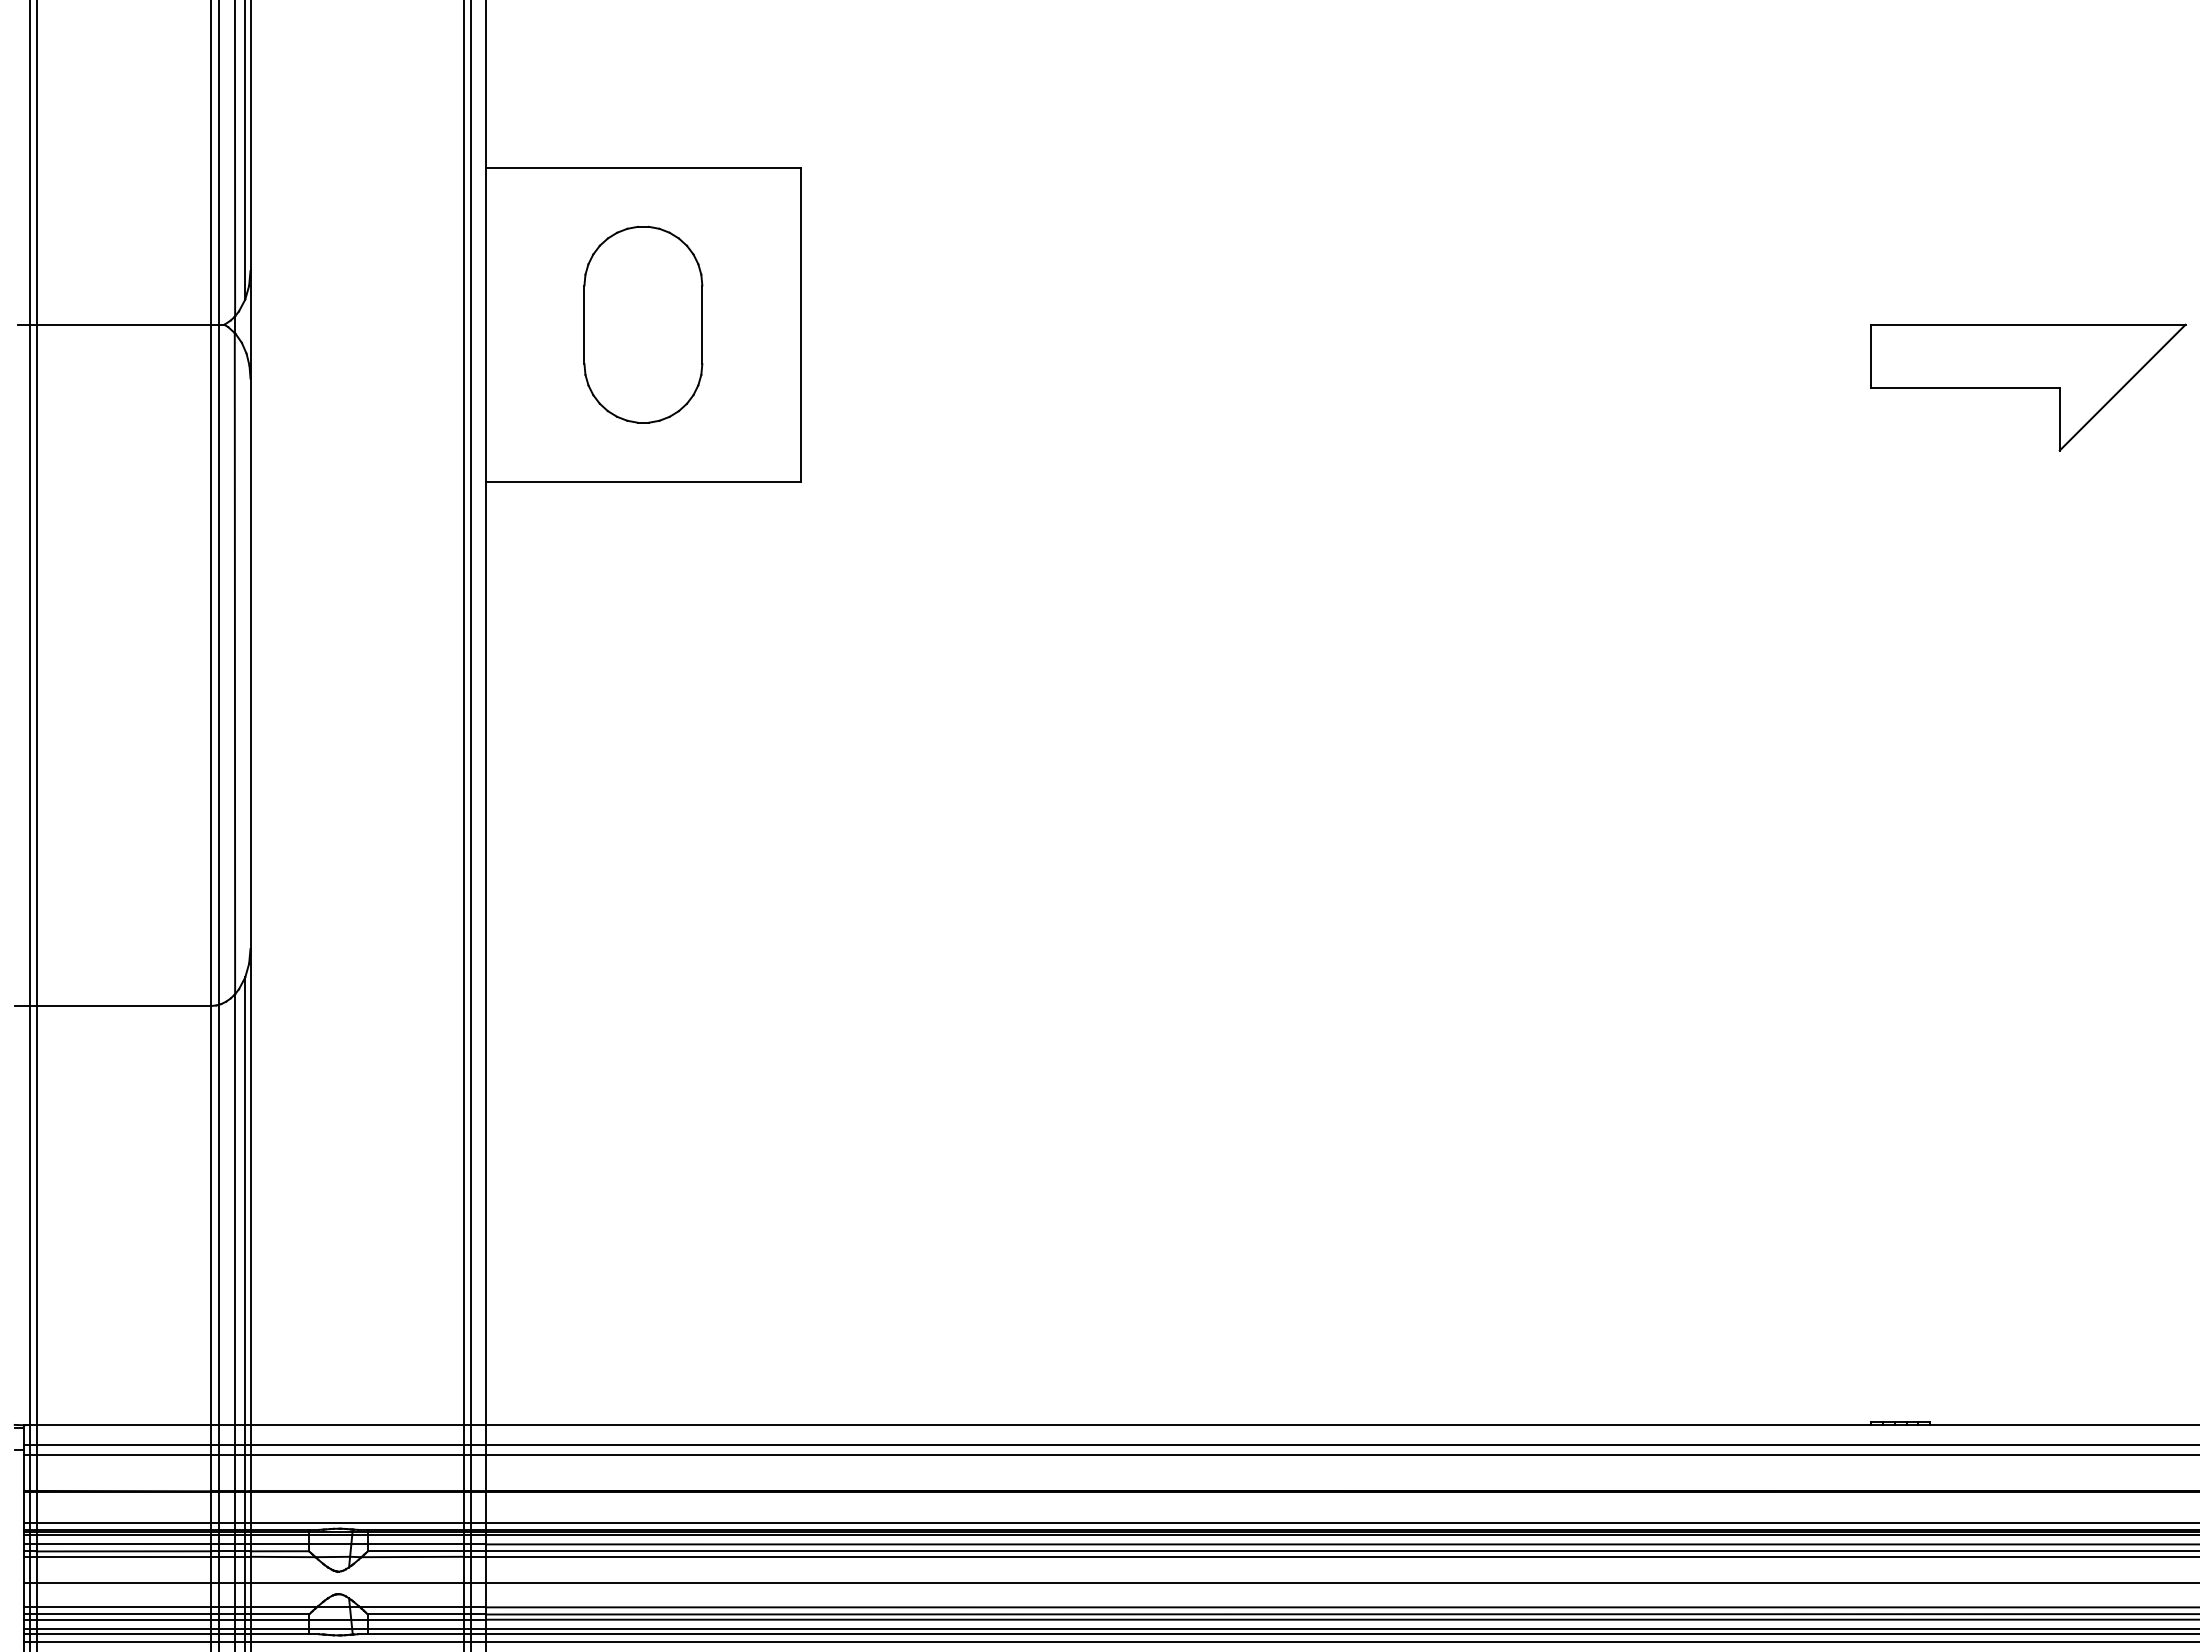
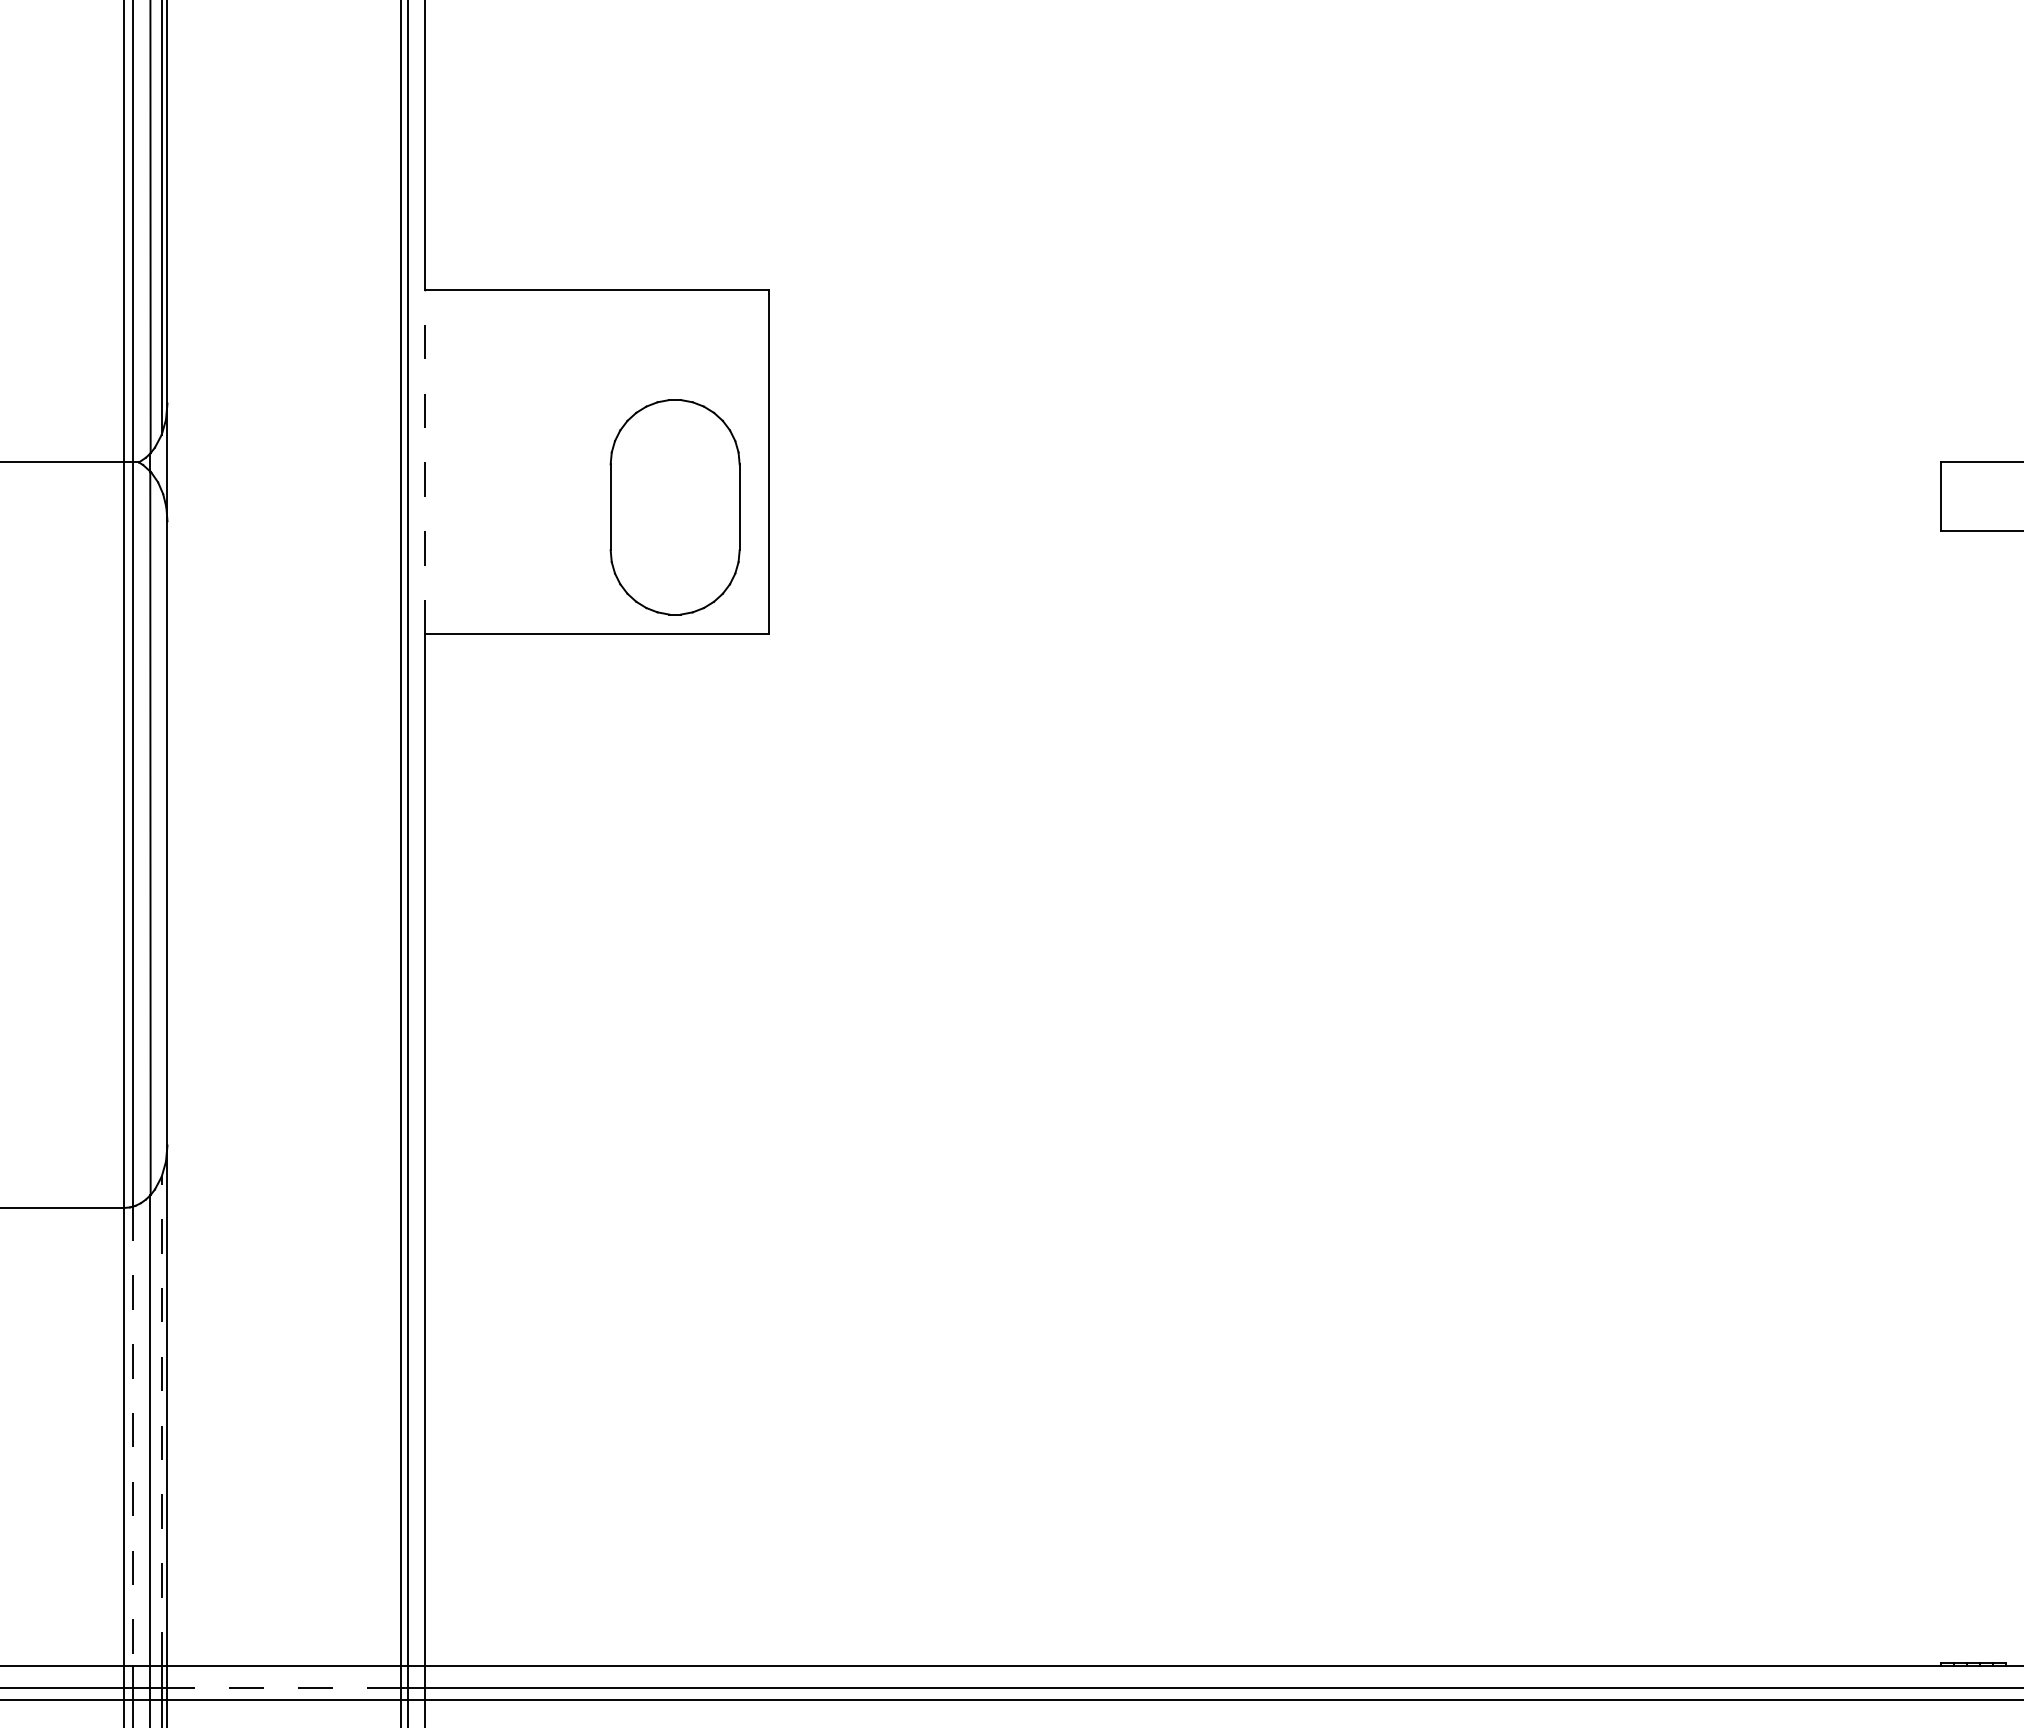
line: (486, 324) -> (425, 462), solid -> dashed
part: (643, 324) -> (675, 506), moved
line: (245, 1201) -> (162, 1421), solid -> dashed
line: (219, 1215) -> (133, 1437), solid -> dashed
line: (357, 1444) -> (284, 1687), solid -> dashed

